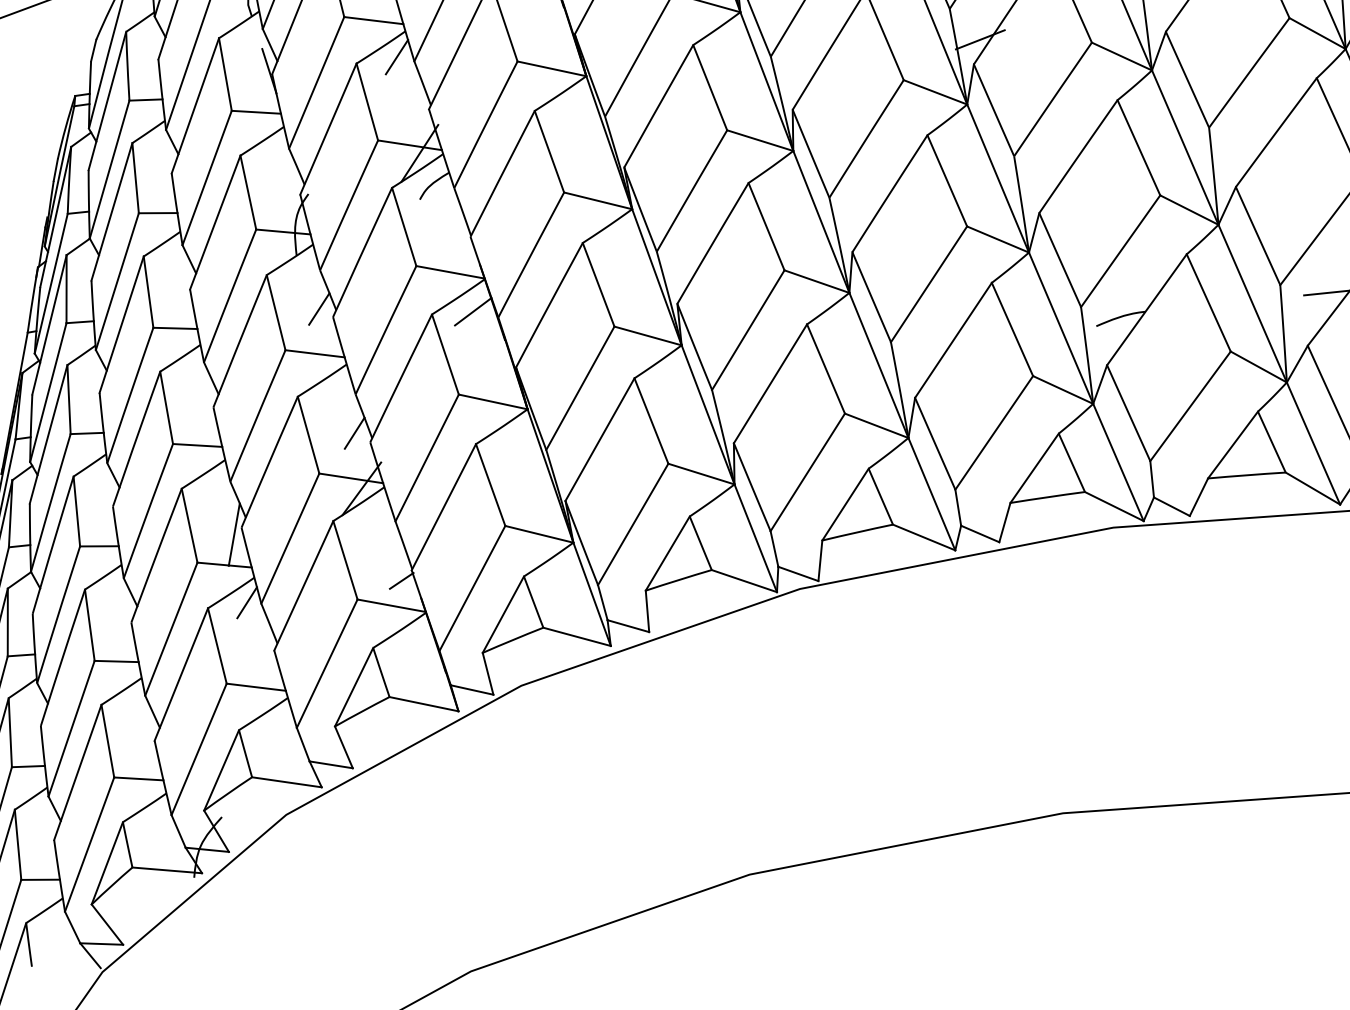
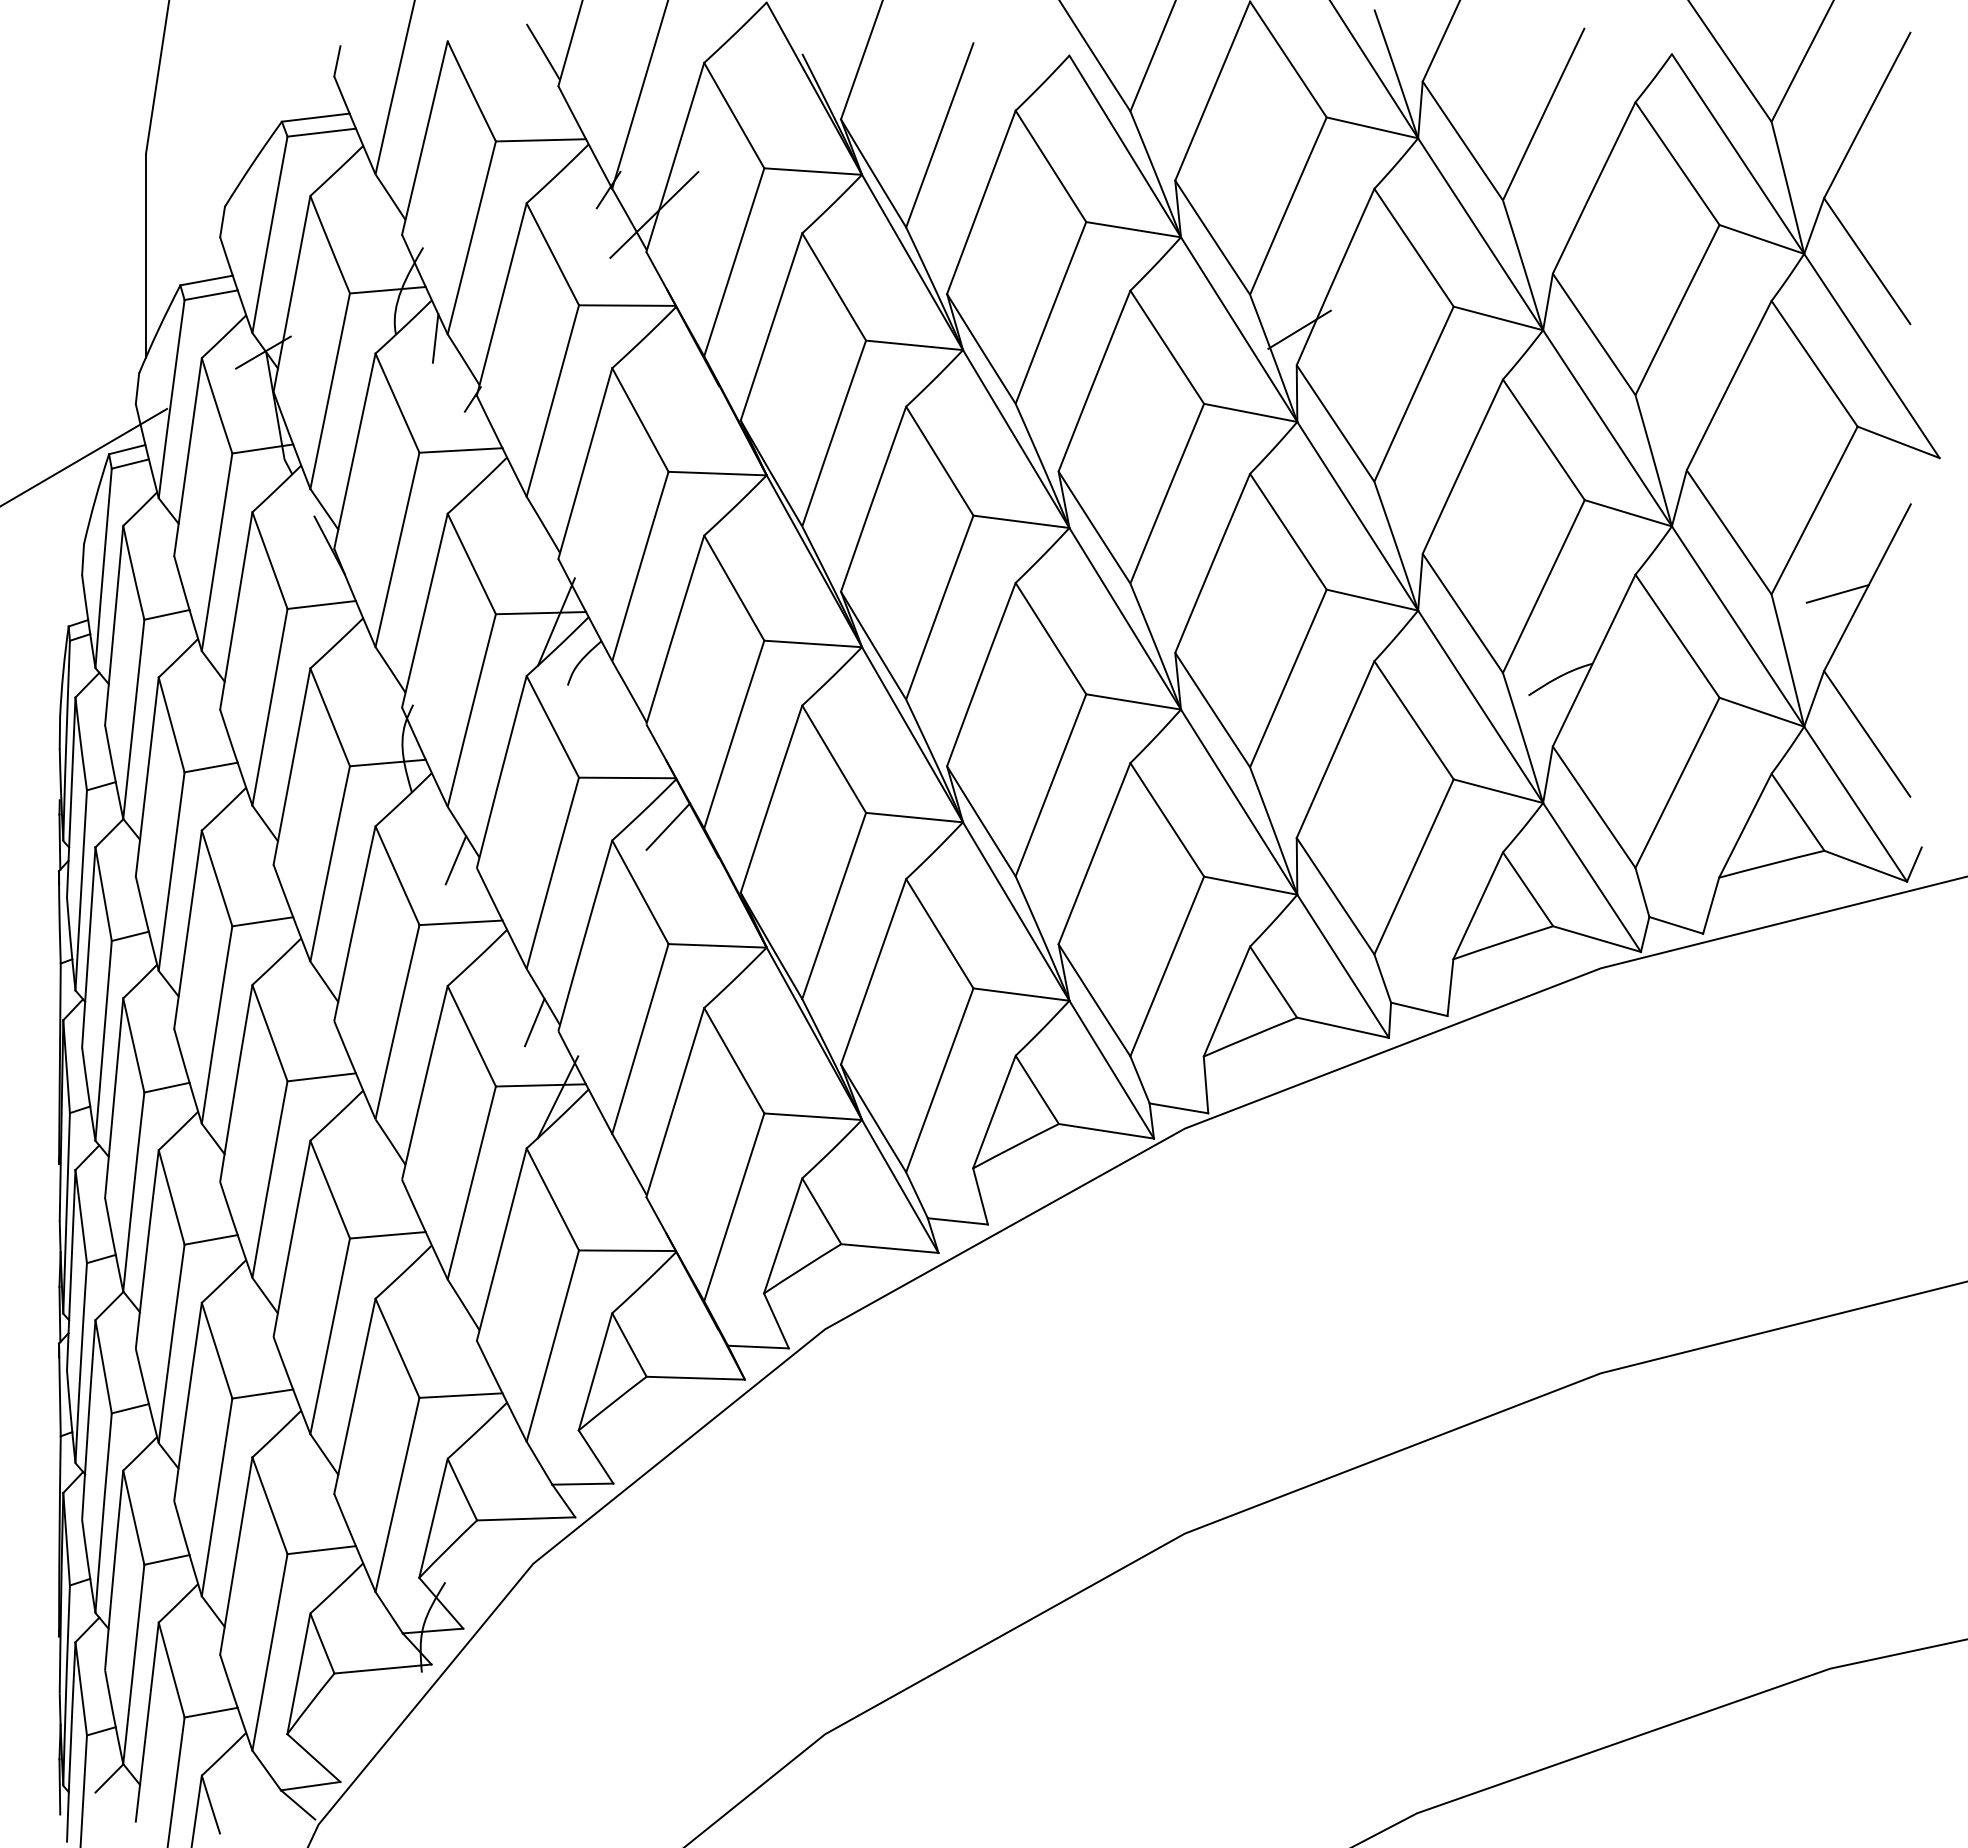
line: (396, 56) -> (501, 494), removed
line: (234, 534) -> (393, 1191), removed
line: (401, 580) -> (634, 1213), removed
line: (246, 602) -> (427, 1281), removed

